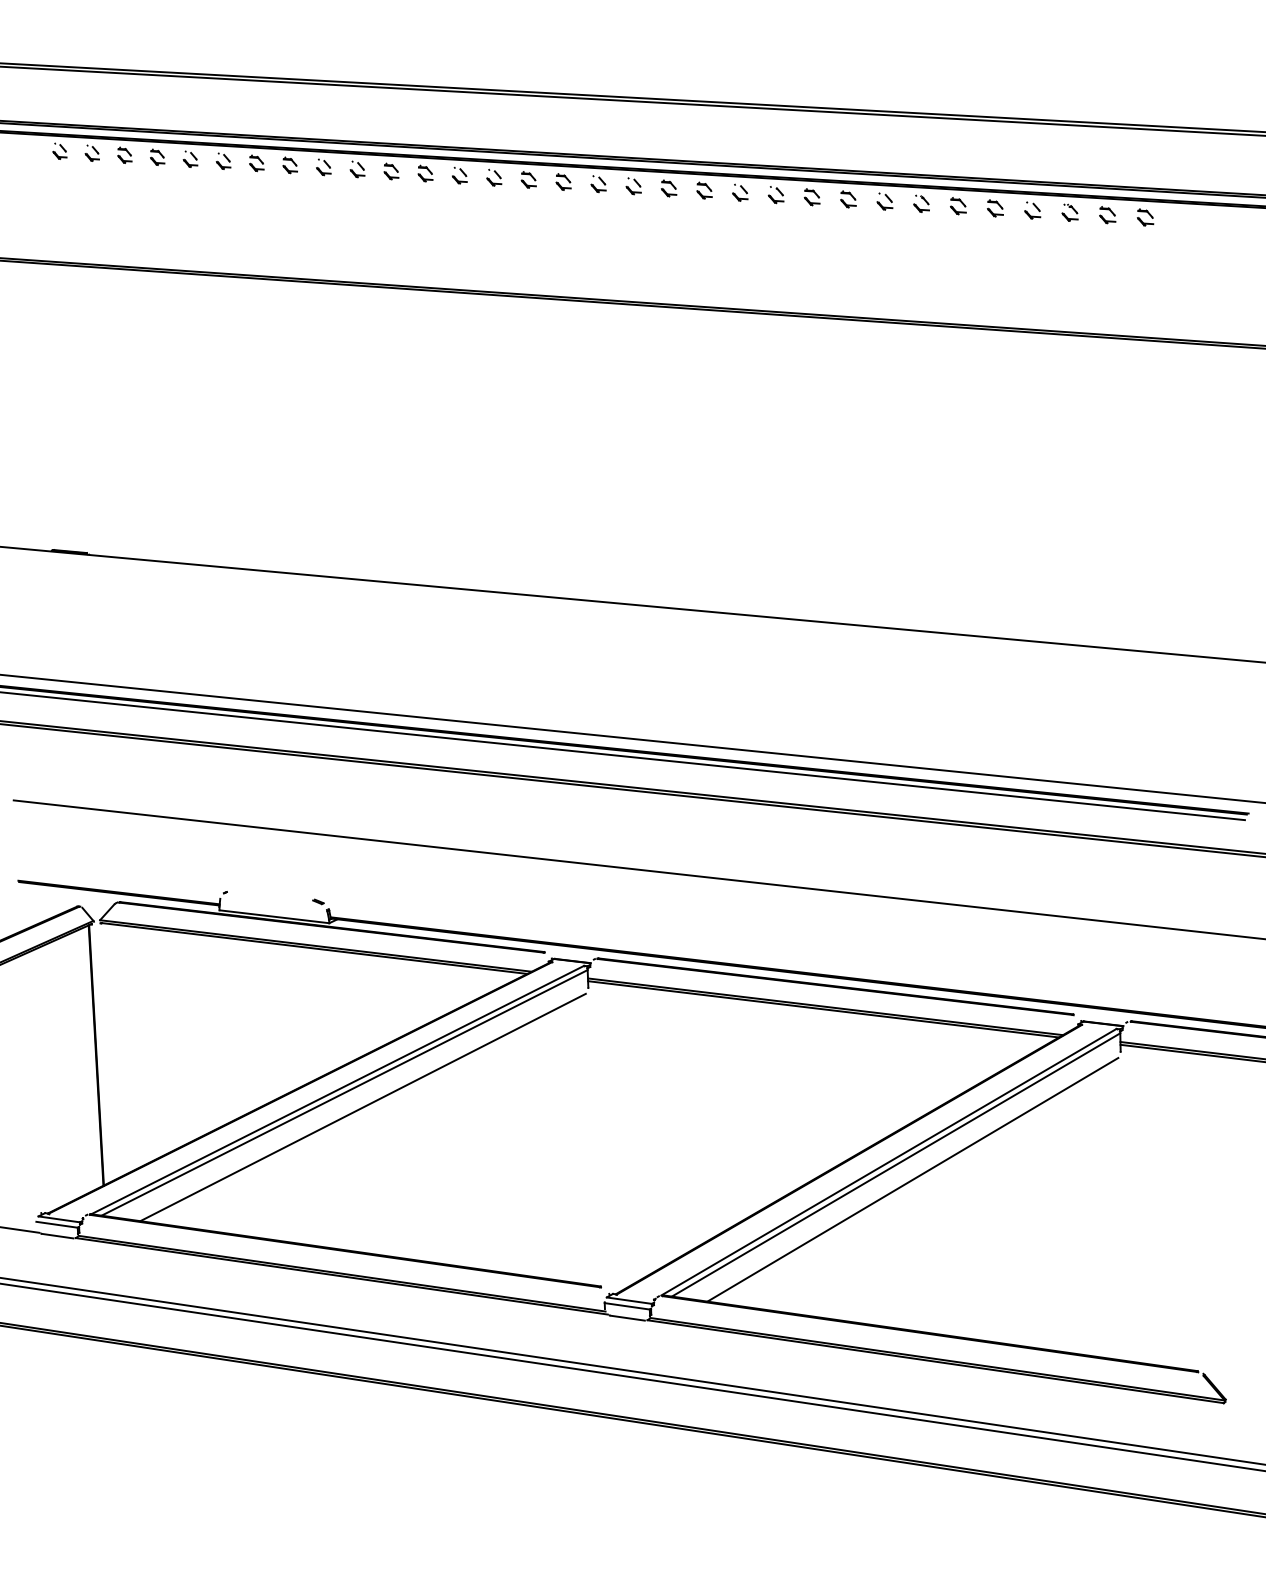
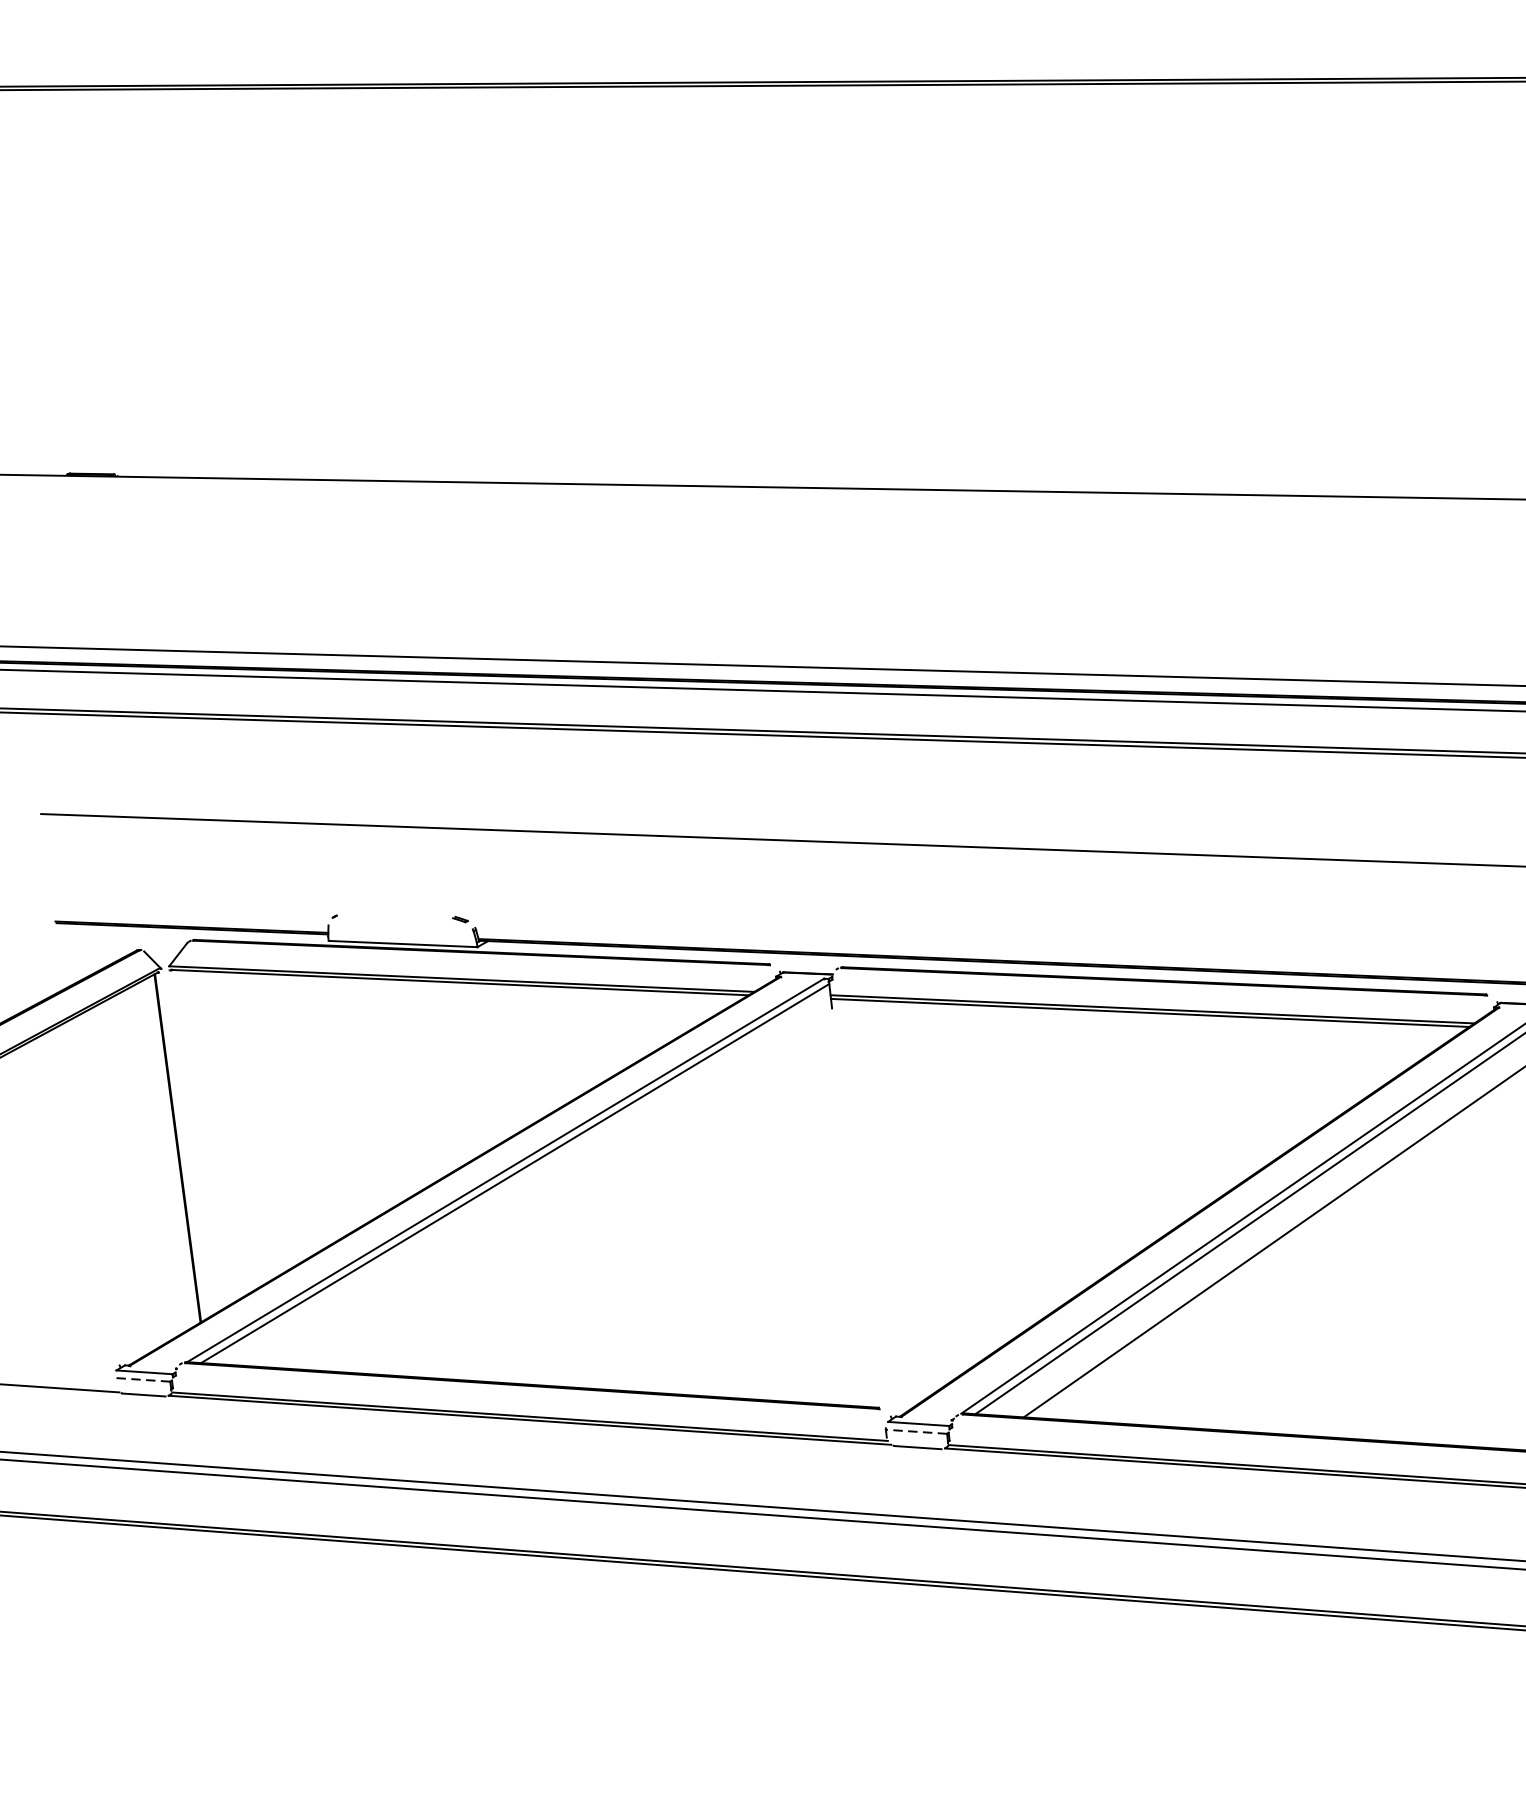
line: (362, 1107) -> (540, 1191), removed
line: (57, 1224) -> (142, 1379), solid -> dashed
line: (627, 1306) -> (916, 1431), solid -> dashed

